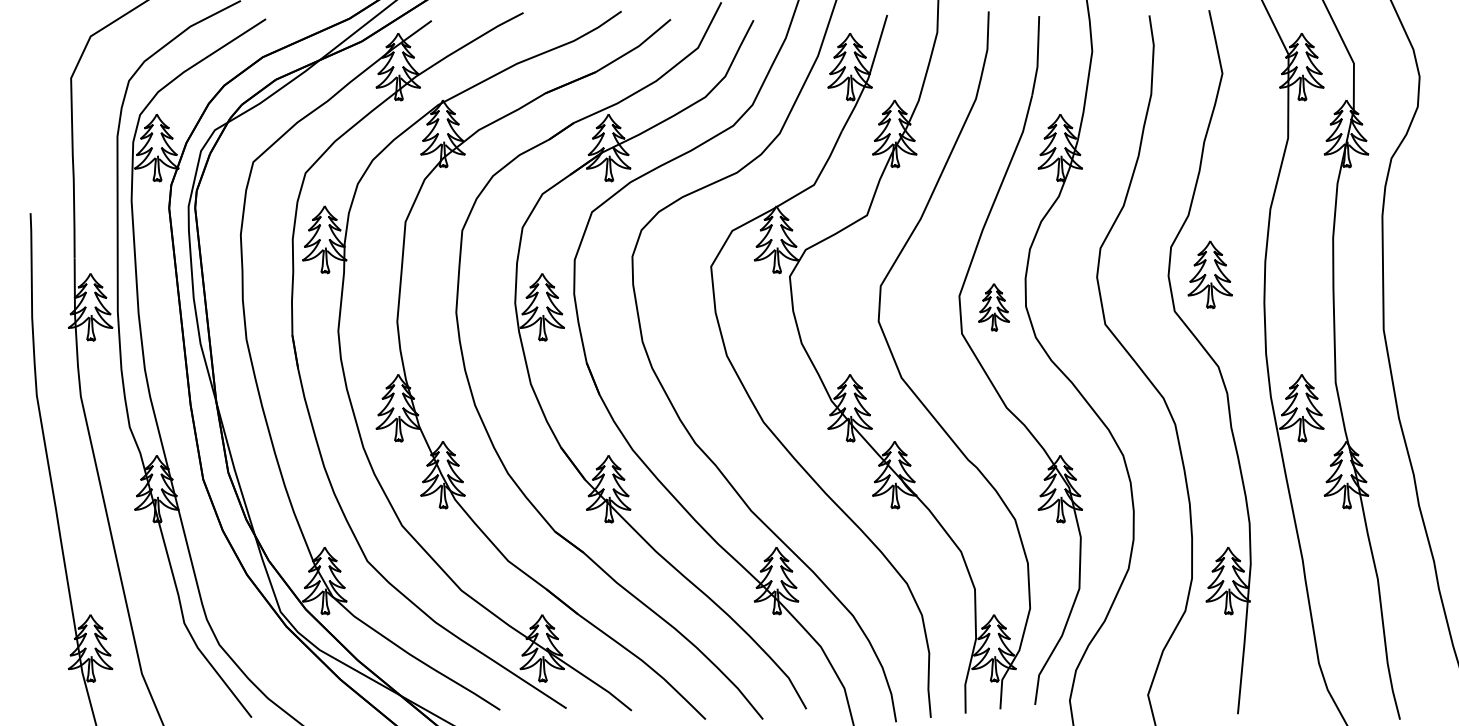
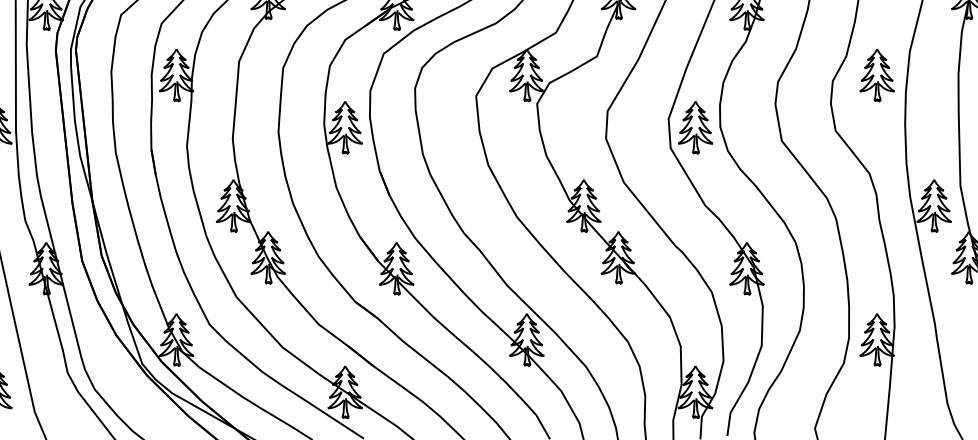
part: (1209, 274) -> (876, 75), moved
part: (993, 307) -> (695, 127), size x1.43

